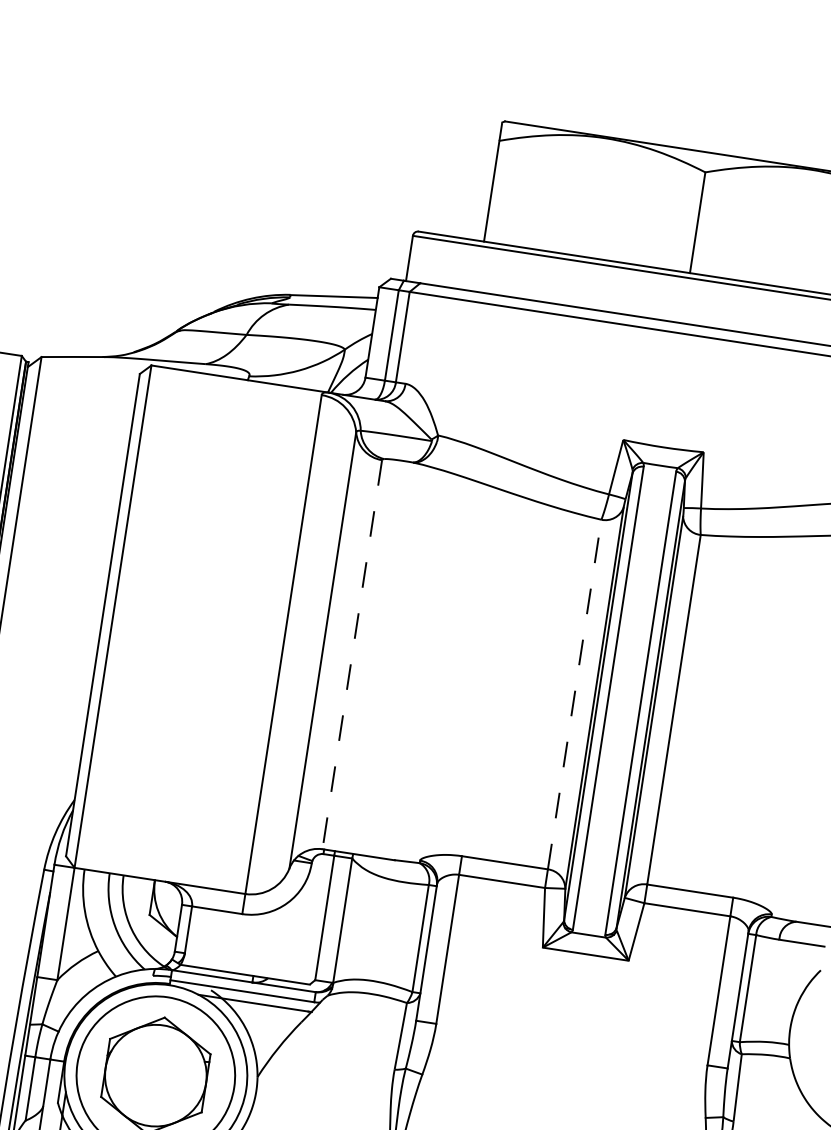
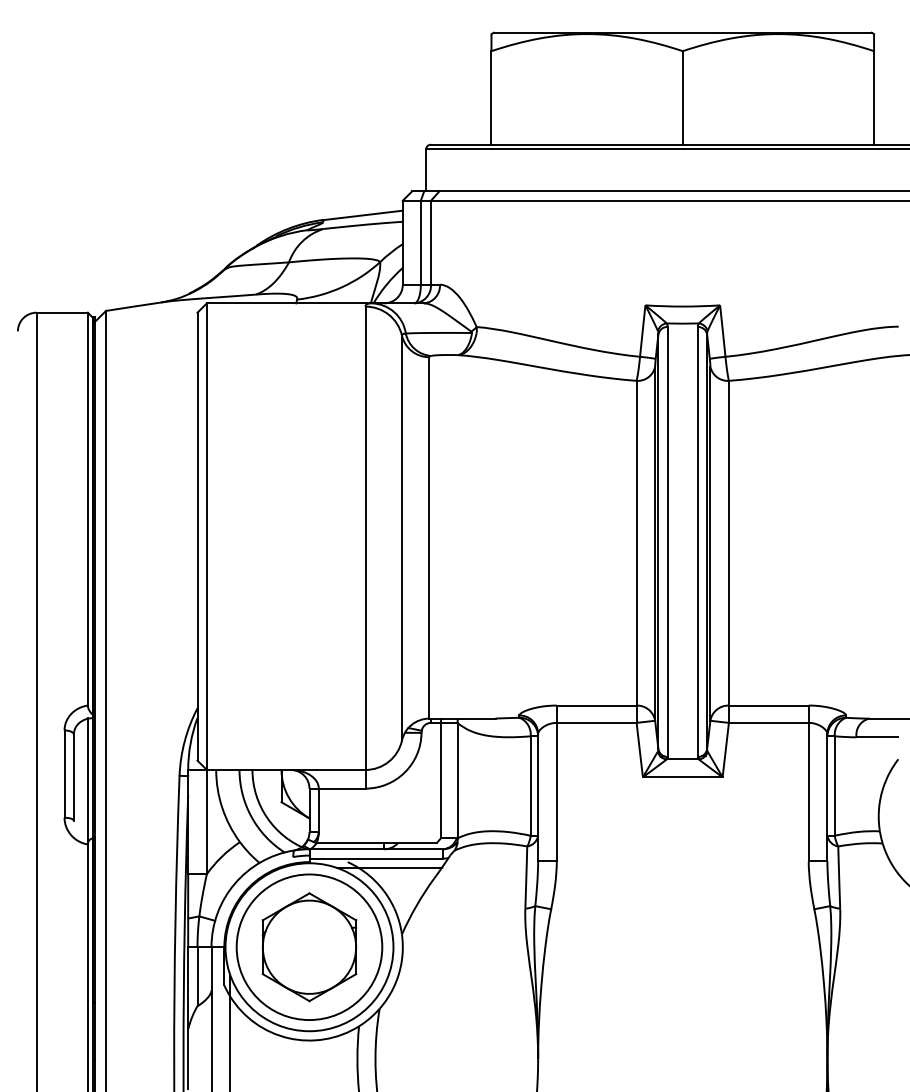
line: (352, 654) -> (429, 537), dashed -> solid
line: (574, 693) -> (636, 542), dashed -> solid

